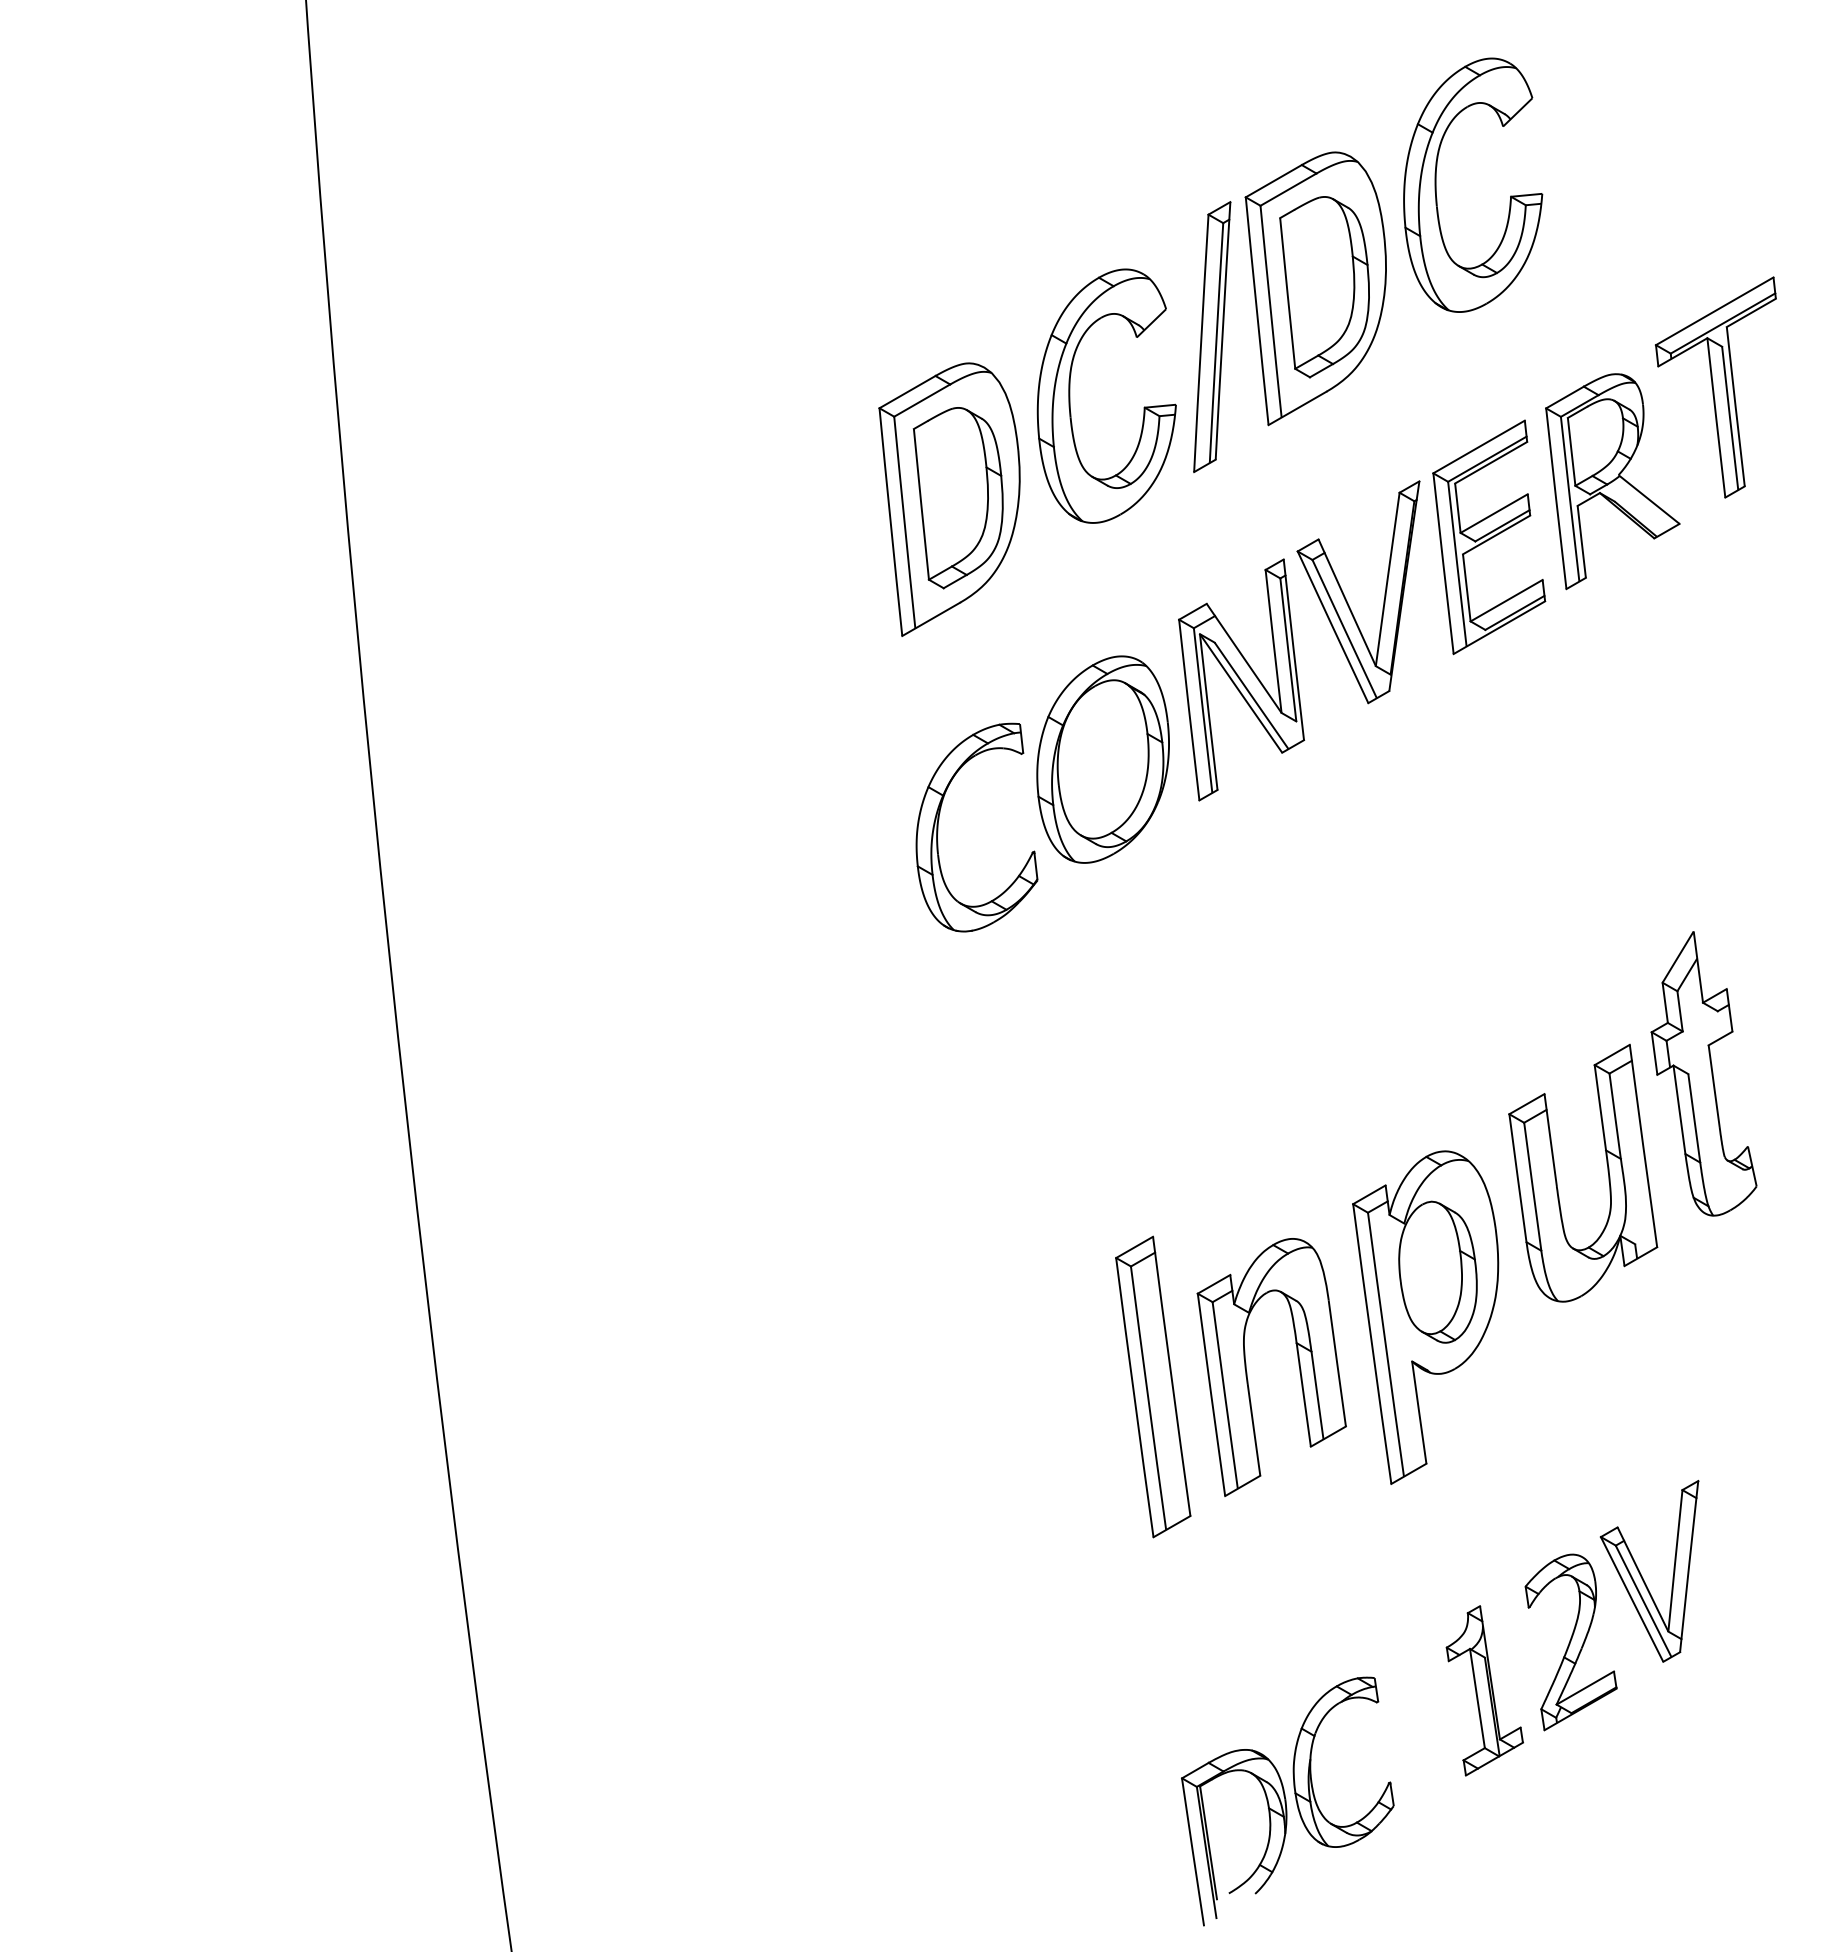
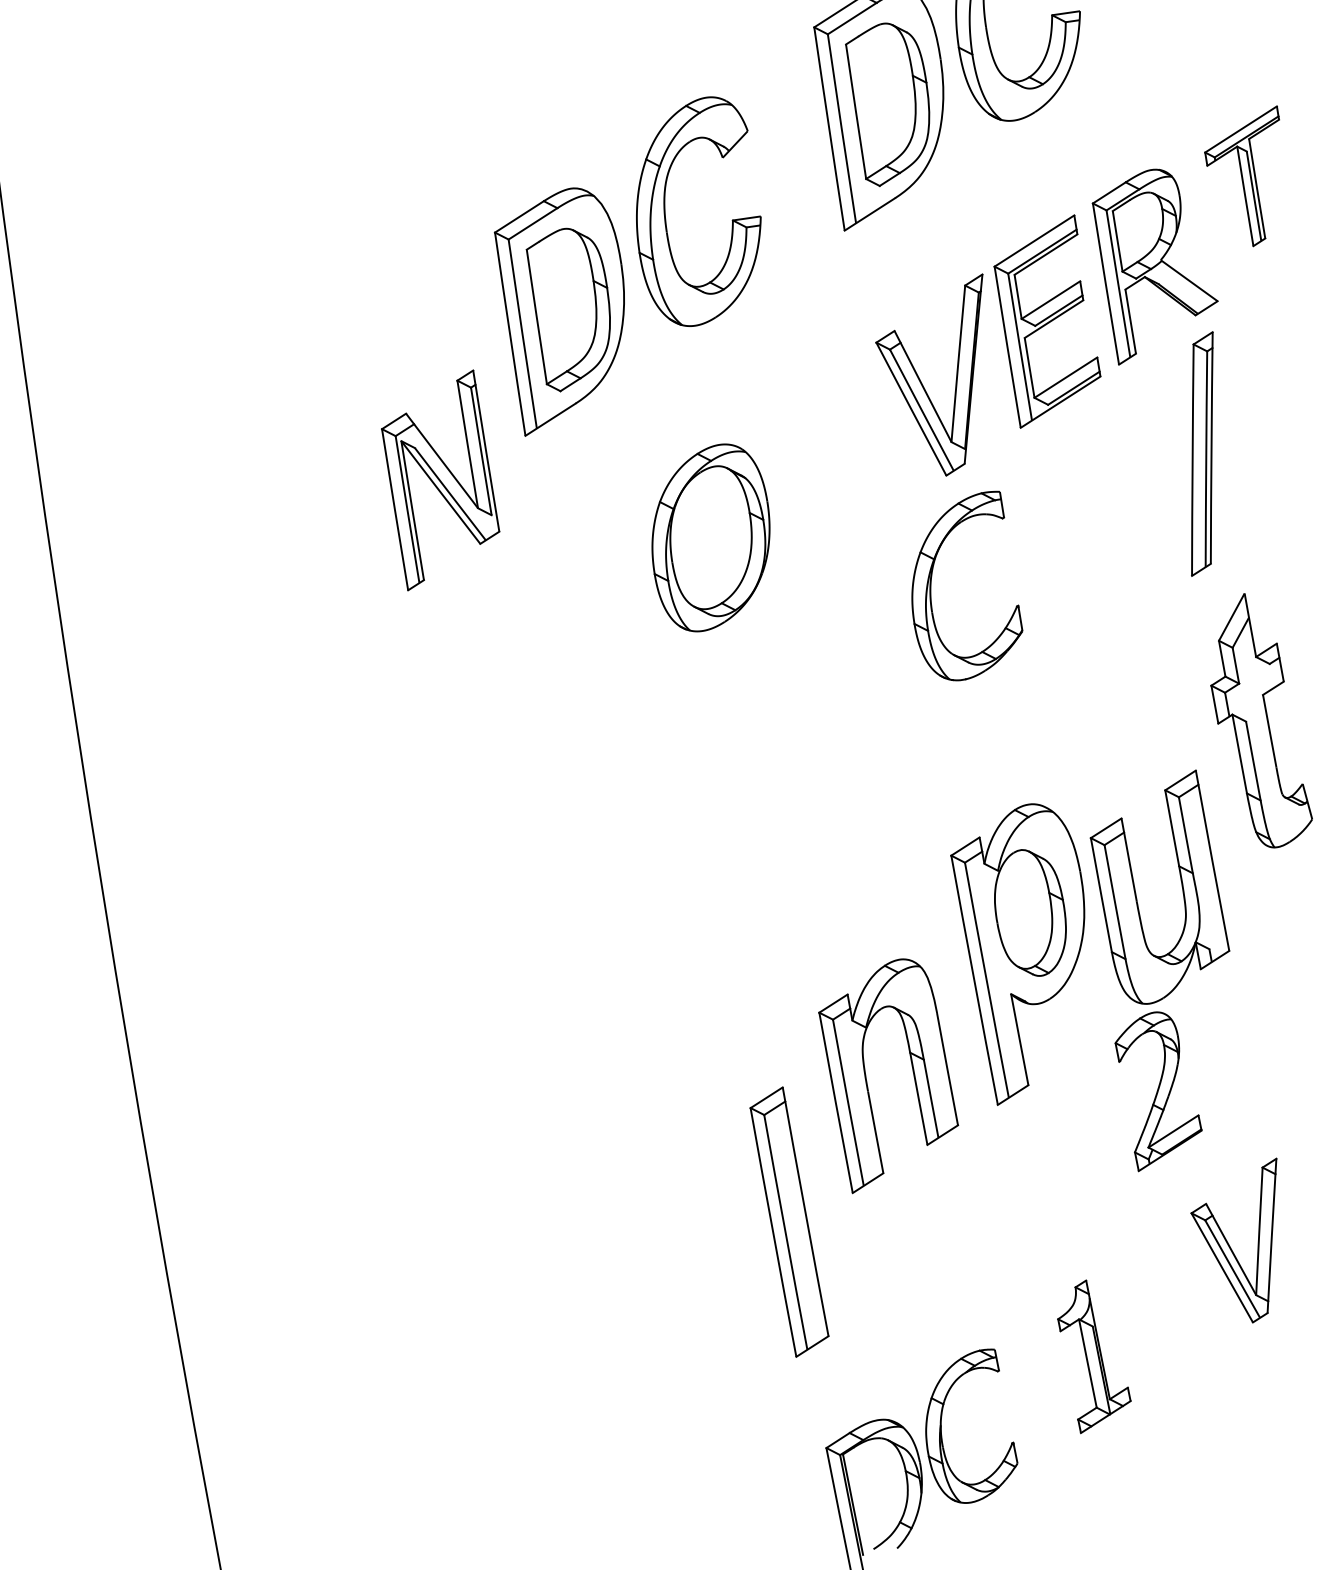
part: (1212, 336) -> (1202, 453), moved
part: (1715, 387) -> (1243, 177), size x0.7
part: (1241, 679) -> (440, 480), moved
part: (939, 819) -> (931, 580), moved
part: (1703, 1073) -> (1259, 720), moved
part: (1425, 1317) -> (1021, 954), moved
part: (1153, 1386) -> (789, 1221), moved
part: (1570, 1642) -> (1158, 1091), moved

